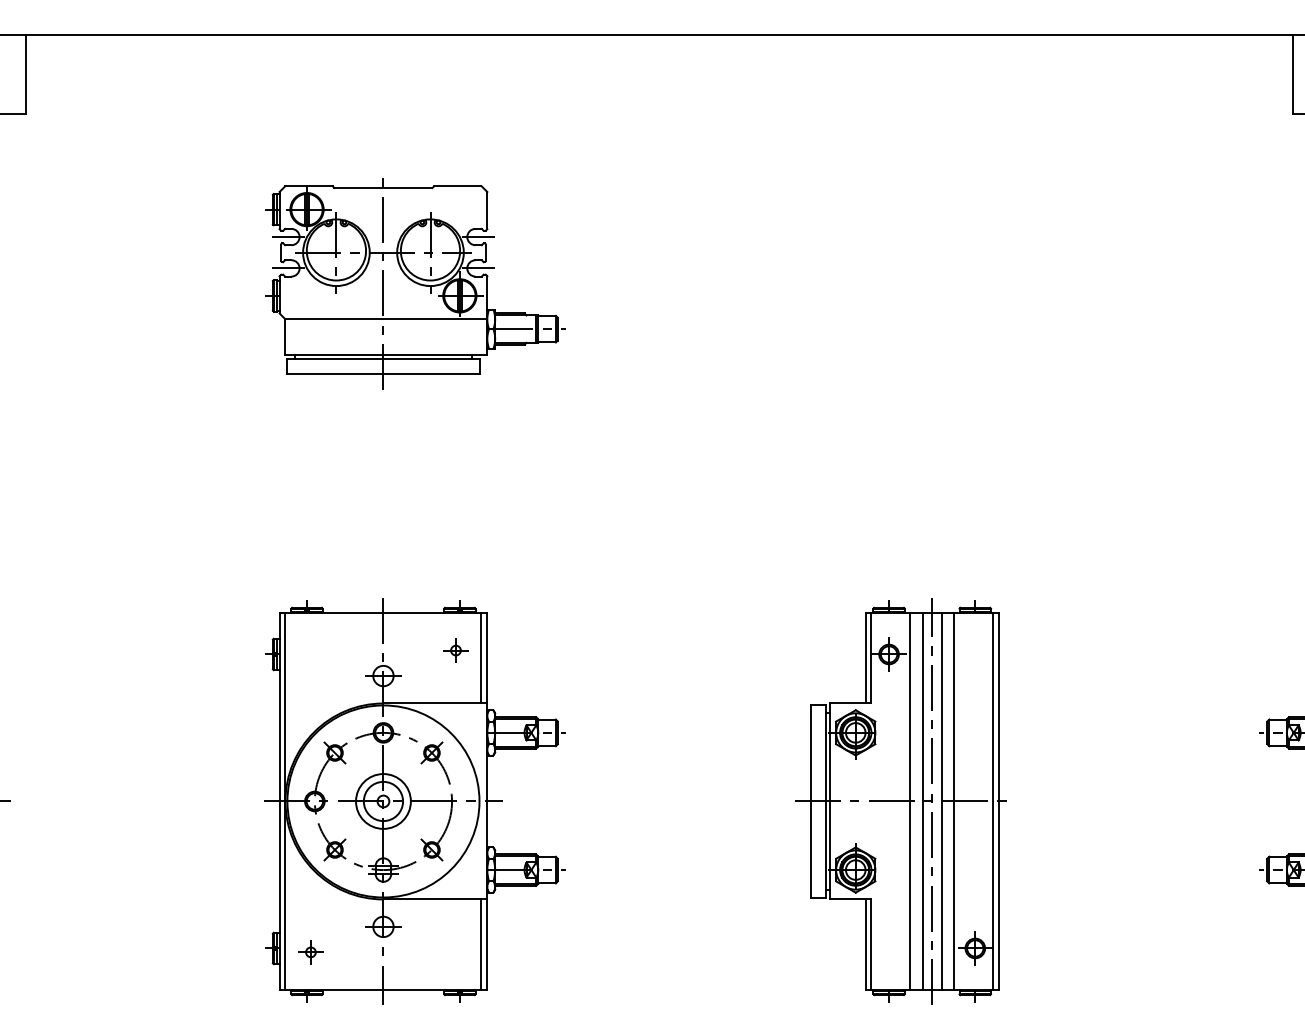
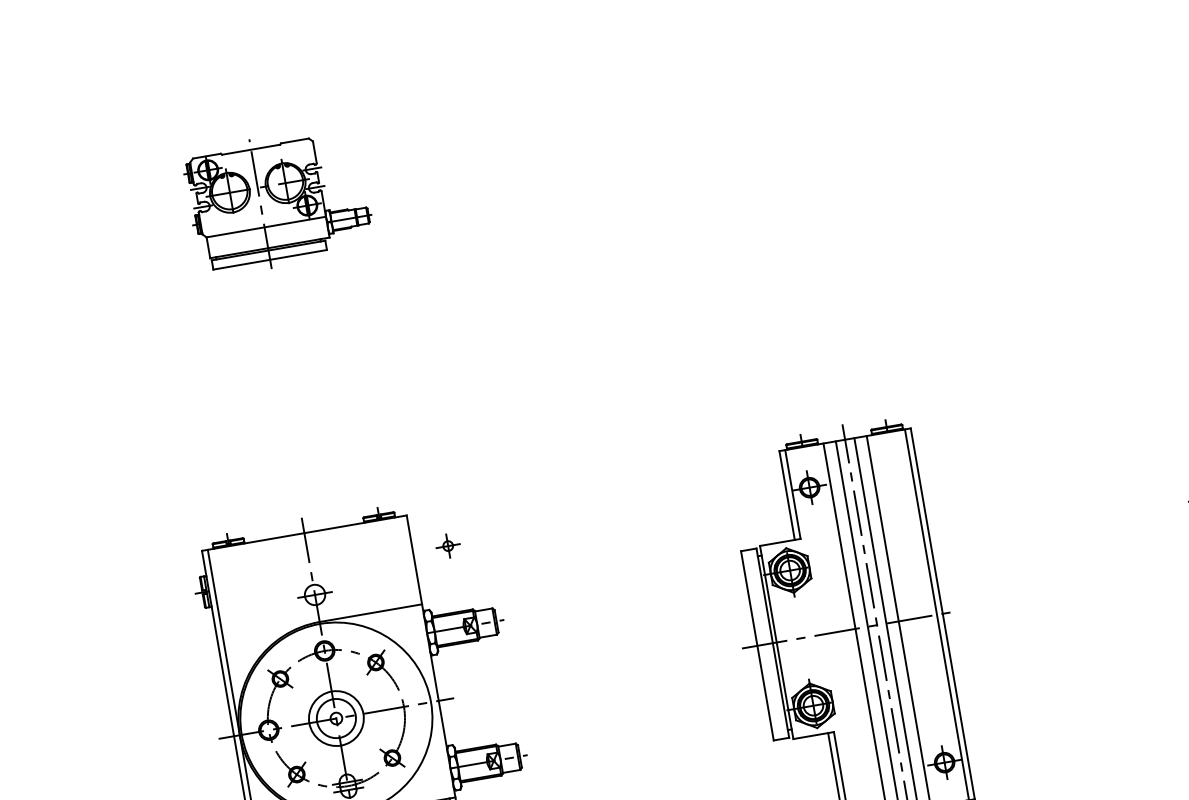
part: (415, 283) -> (279, 202), size x0.6
part: (455, 650) -> (447, 546), moved
line: (481, 658) -> (408, 560), removed

